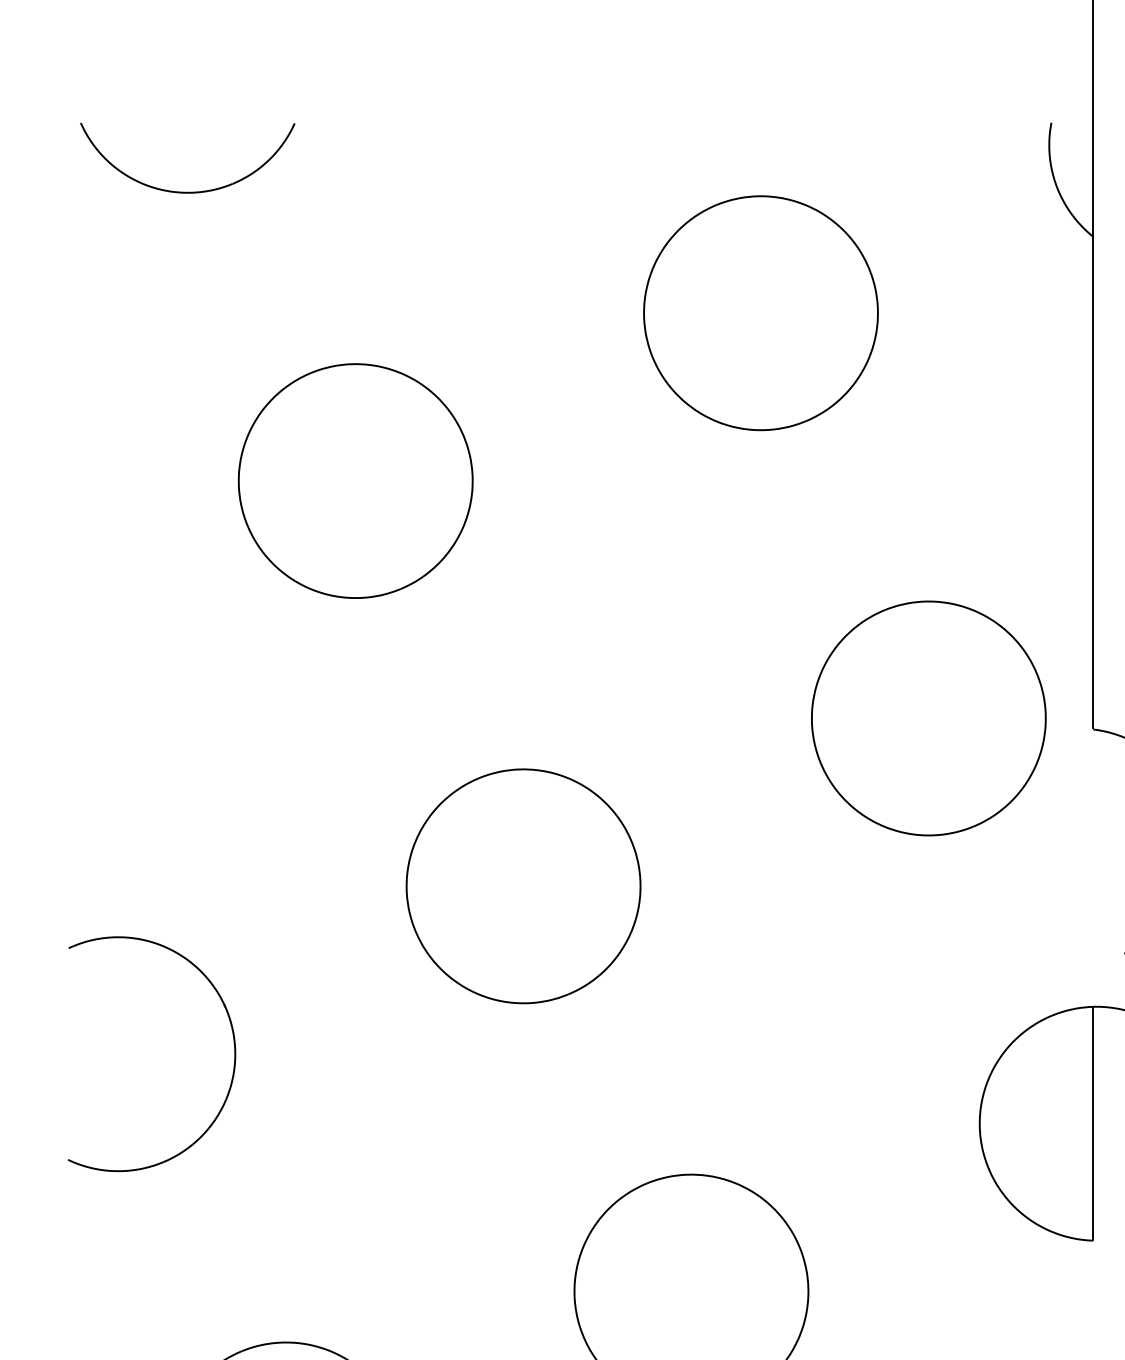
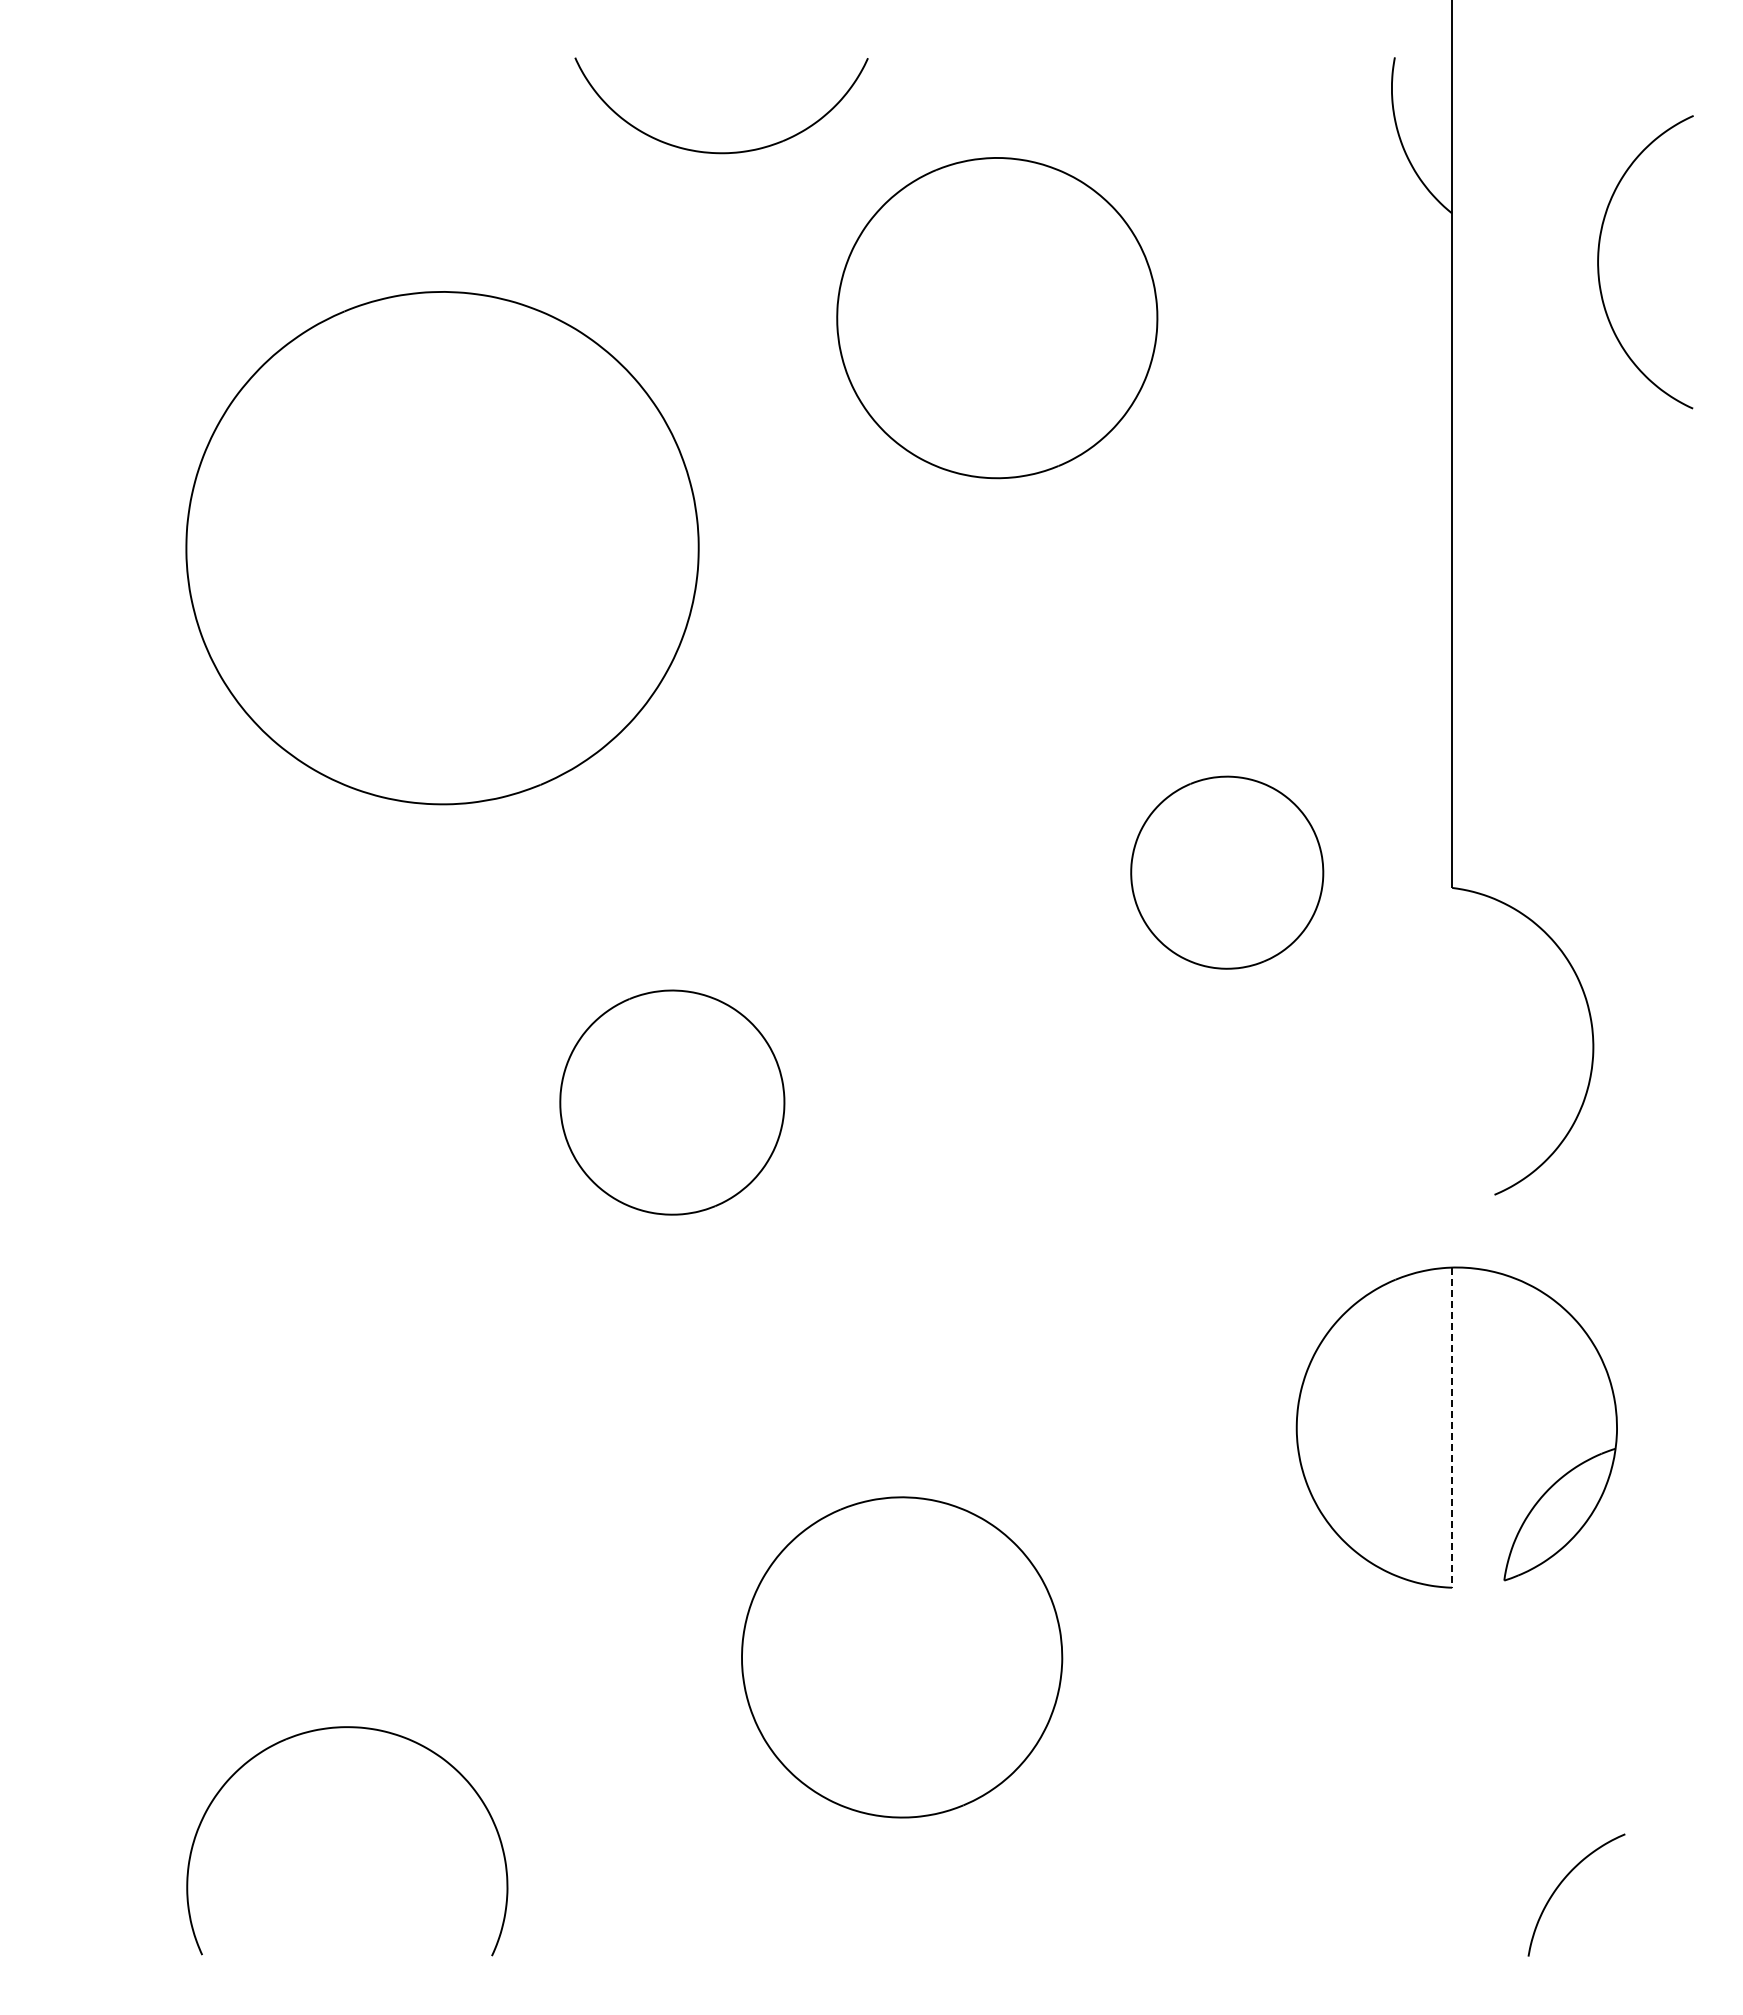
part: (187, 192) -> (721, 152), moved
part: (355, 480) -> (442, 547), size x1.6
part: (929, 718) -> (1227, 872), size x0.6
part: (523, 886) -> (672, 1102), size x0.7
part: (234, 1054) -> (276, 1332), removed
line: (1093, 1124) -> (1452, 1428), solid -> dashed

